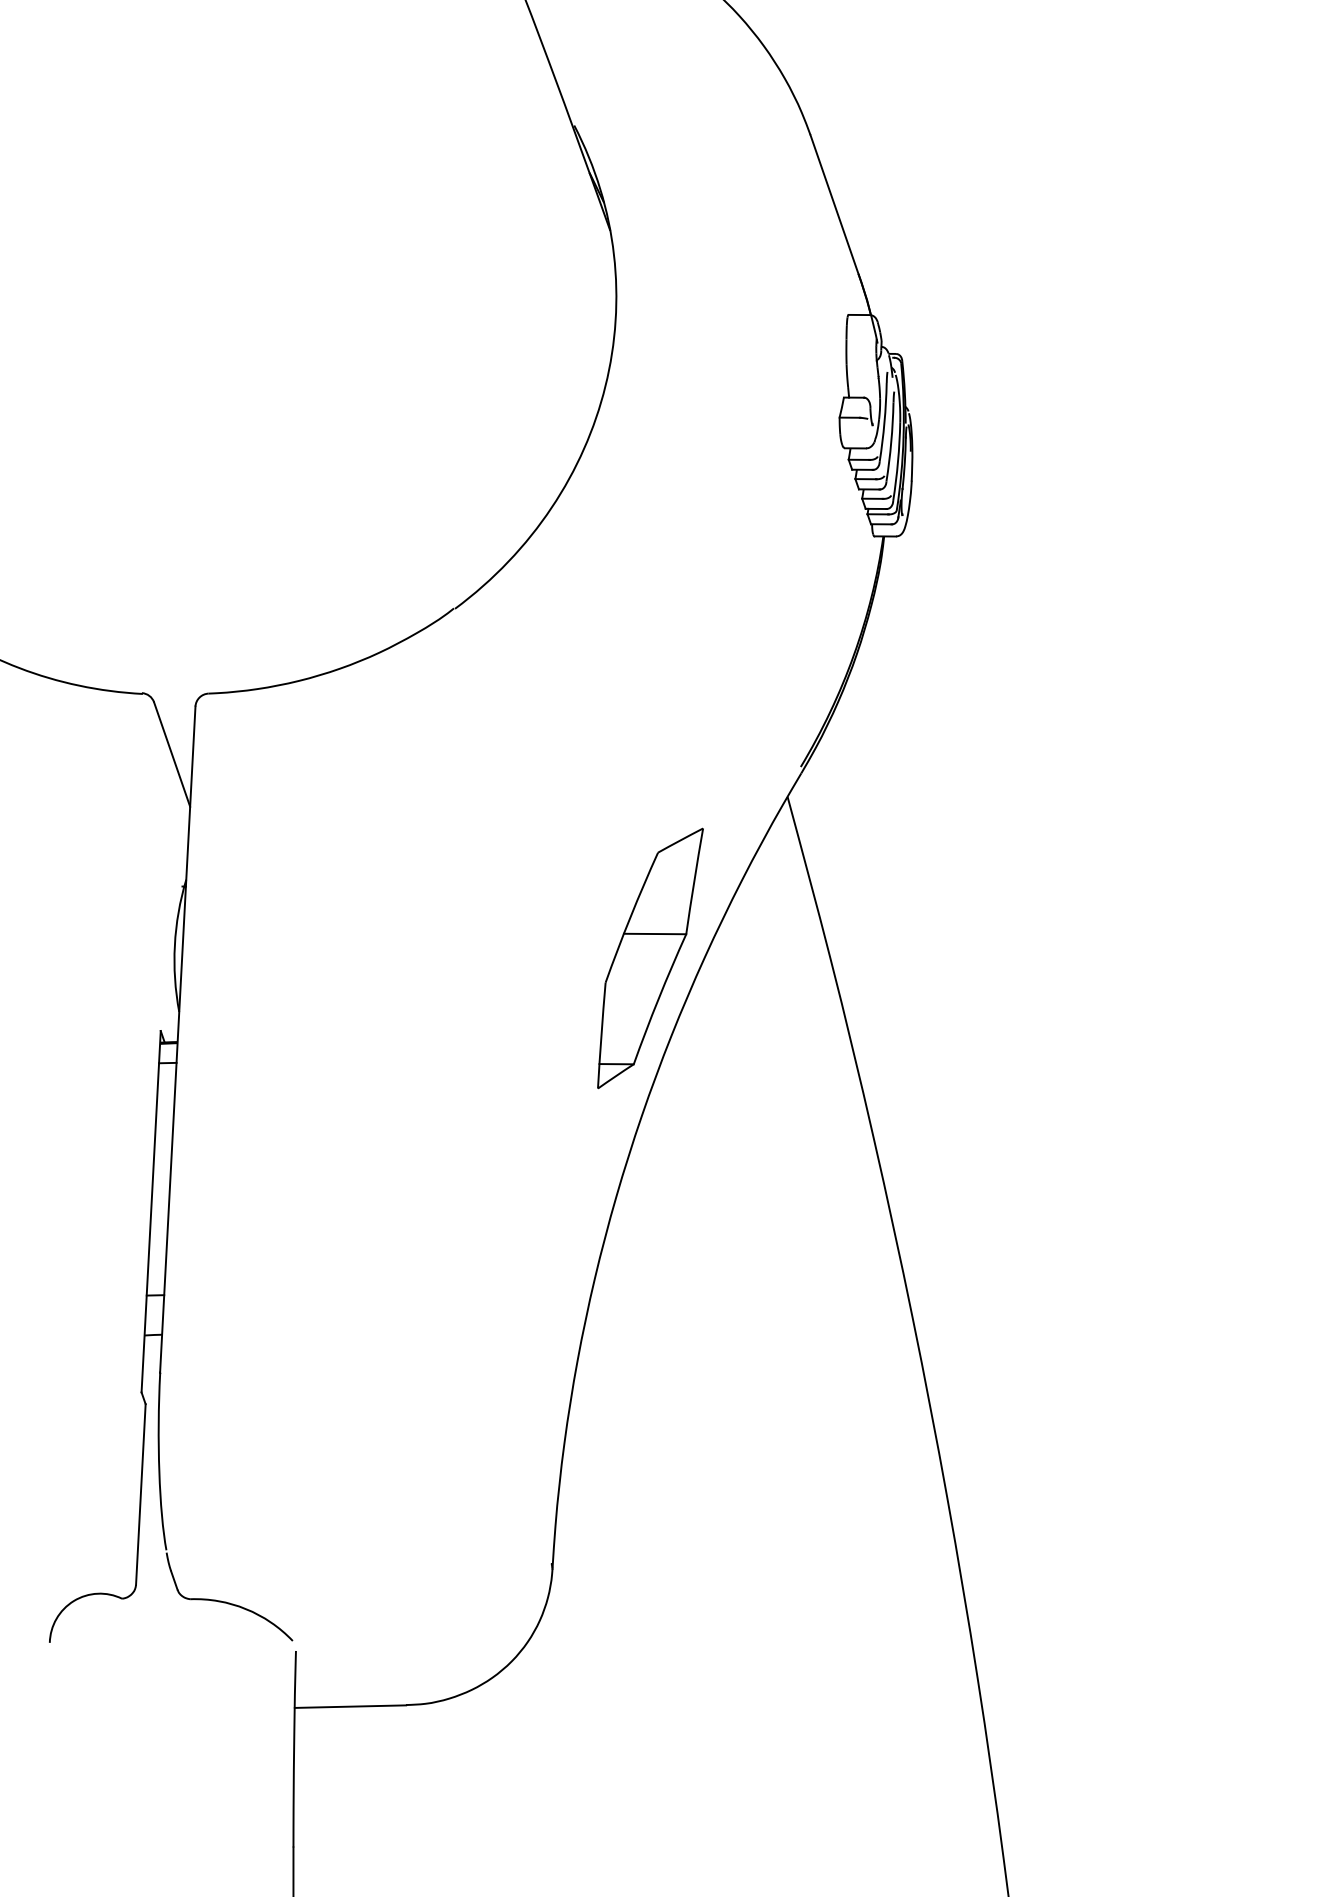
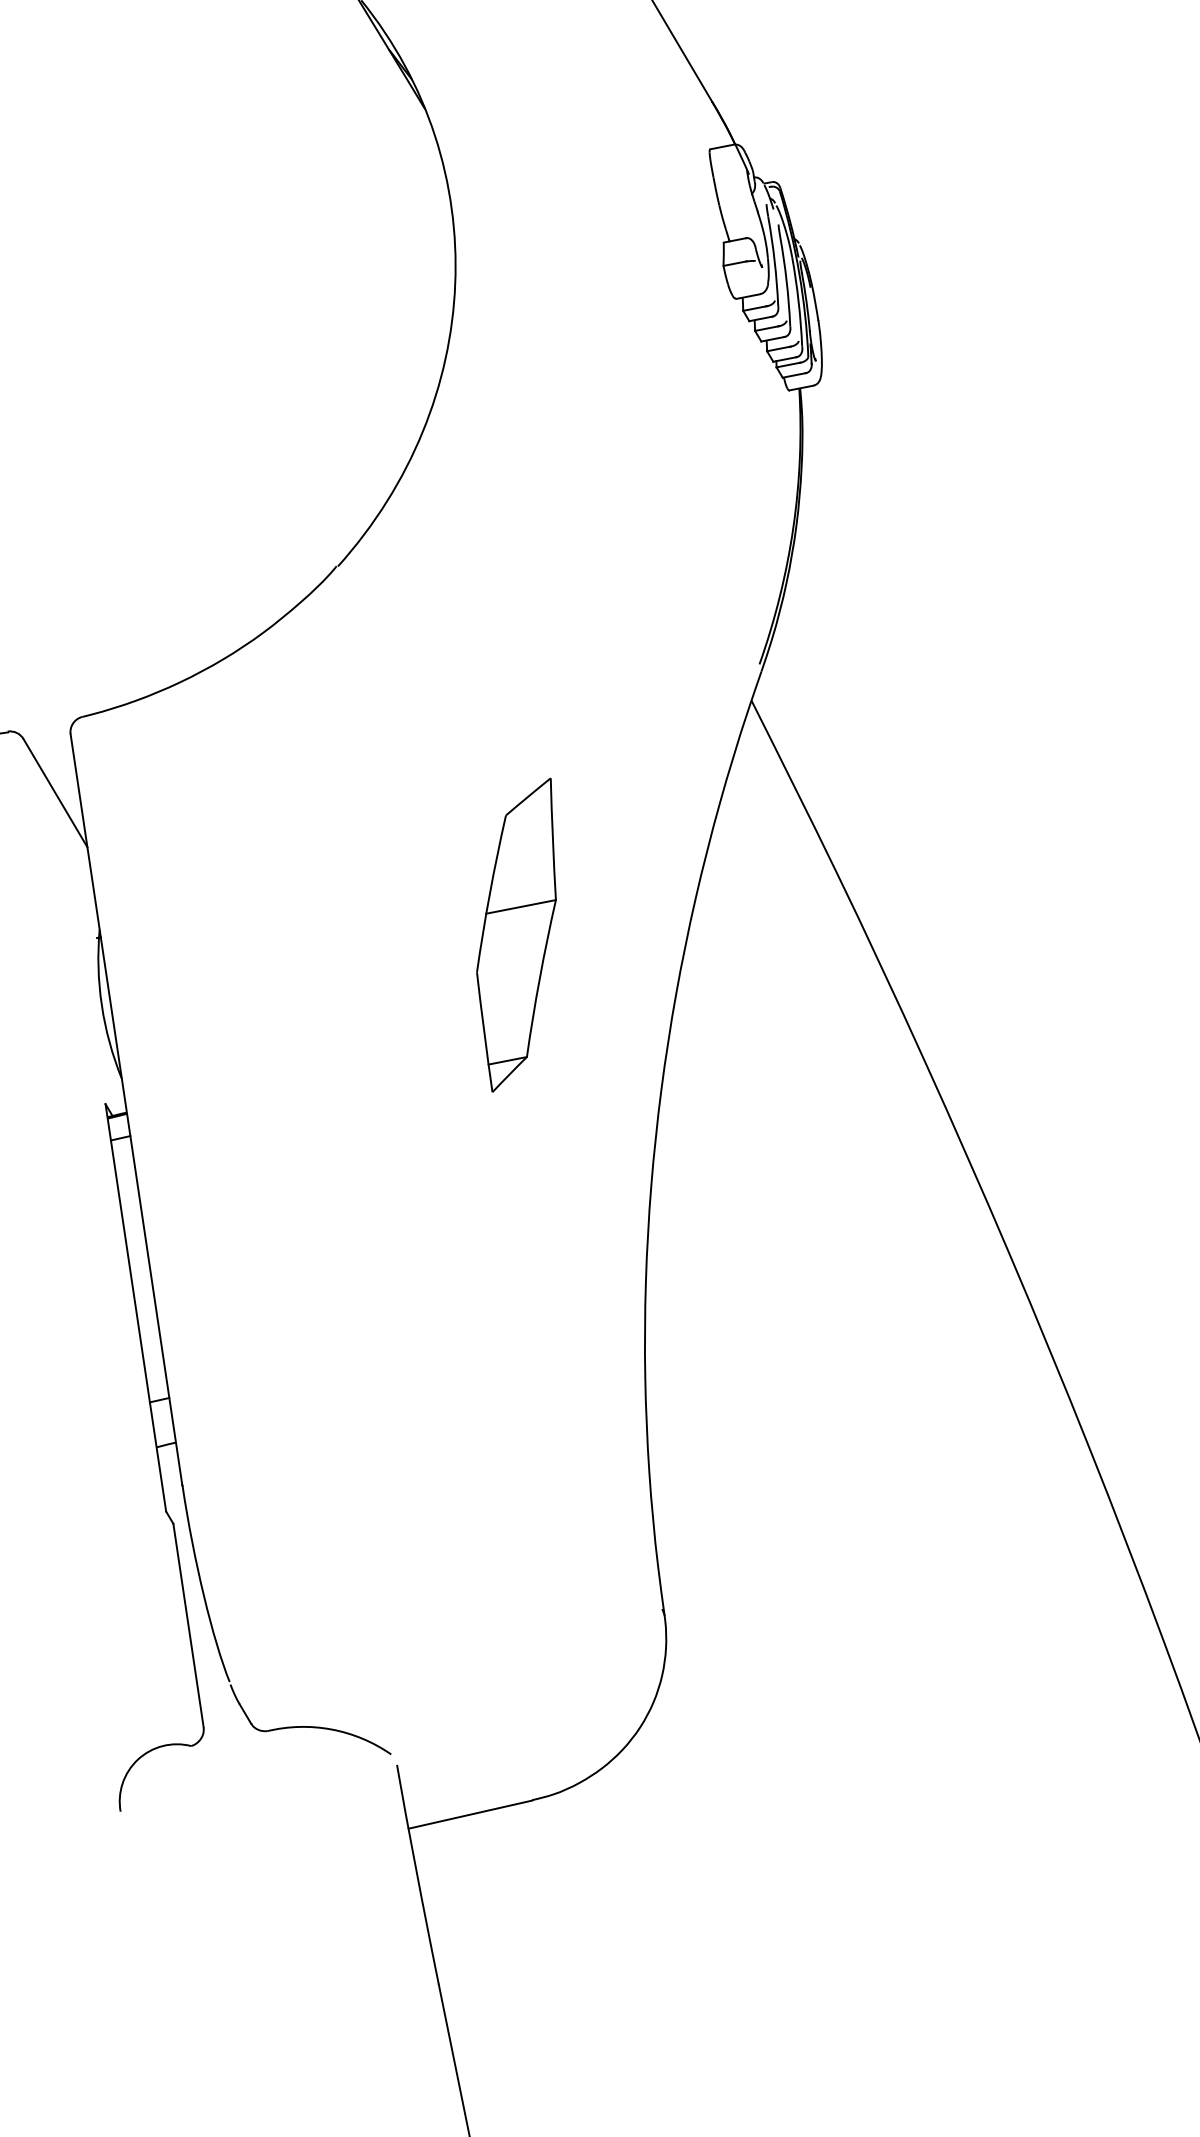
part: (650, 958) -> (521, 935), moved

